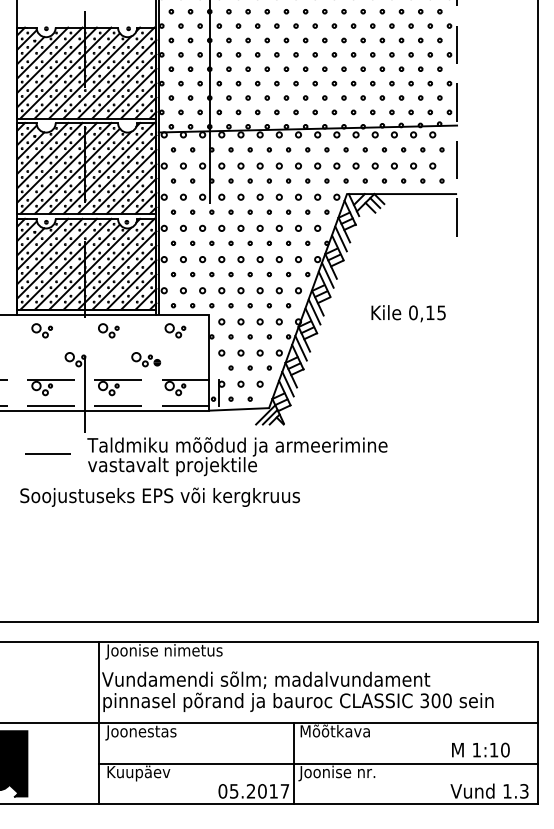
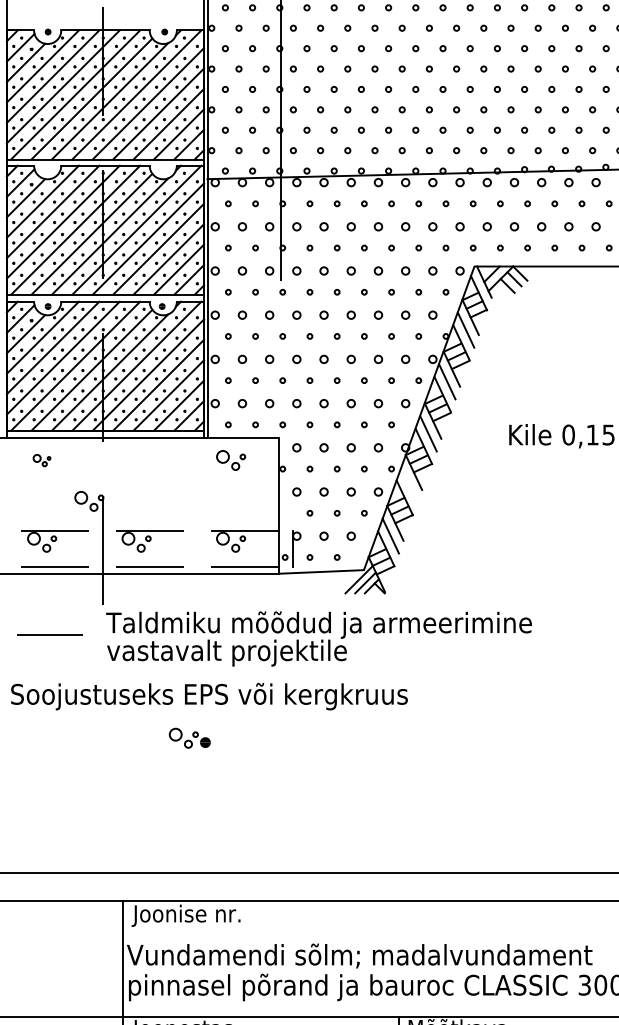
part: (41, 330) -> (41, 460), size x0.6
part: (108, 330) -> (136, 460), removed
line: (300, 347) -> (408, 484), removed
part: (146, 359) -> (190, 738), moved
text: (198, 650) -> (263, 913), Joonise nimetus -> Joonise nr.

